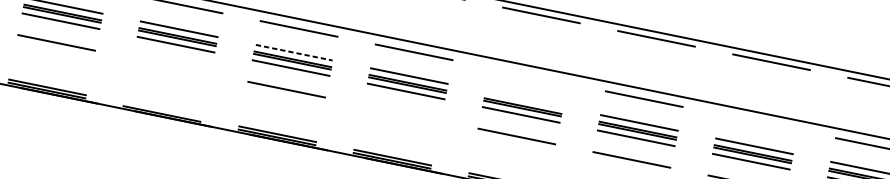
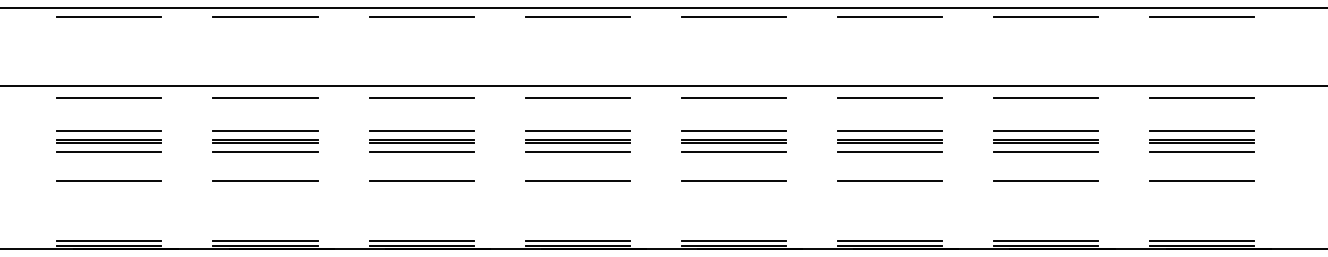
line: (295, 52) -> (422, 130), dashed -> solid
line: (171, 66) -> (265, 180), added
line: (529, 75) -> (733, 97), added
line: (524, 99) -> (733, 130), added
line: (162, 110) -> (265, 241), added
line: (401, 112) -> (577, 180), added
line: (759, 122) -> (1045, 98), added

